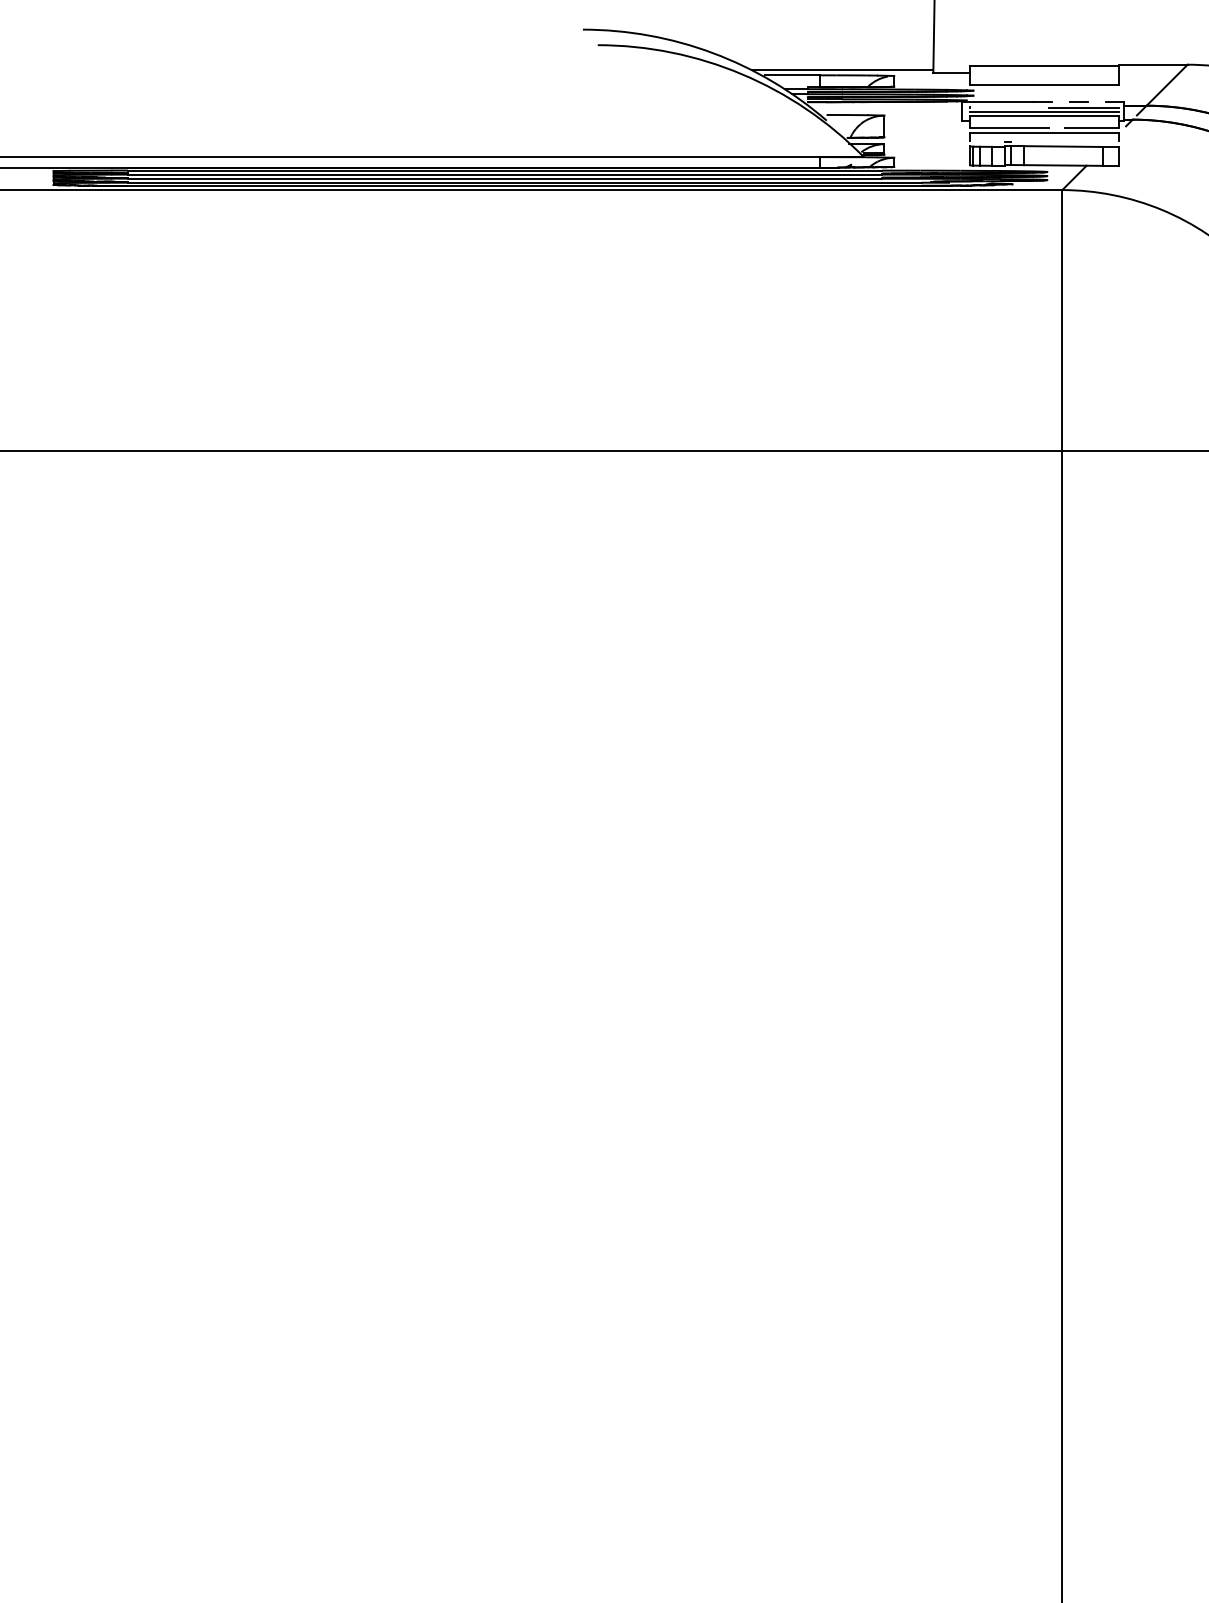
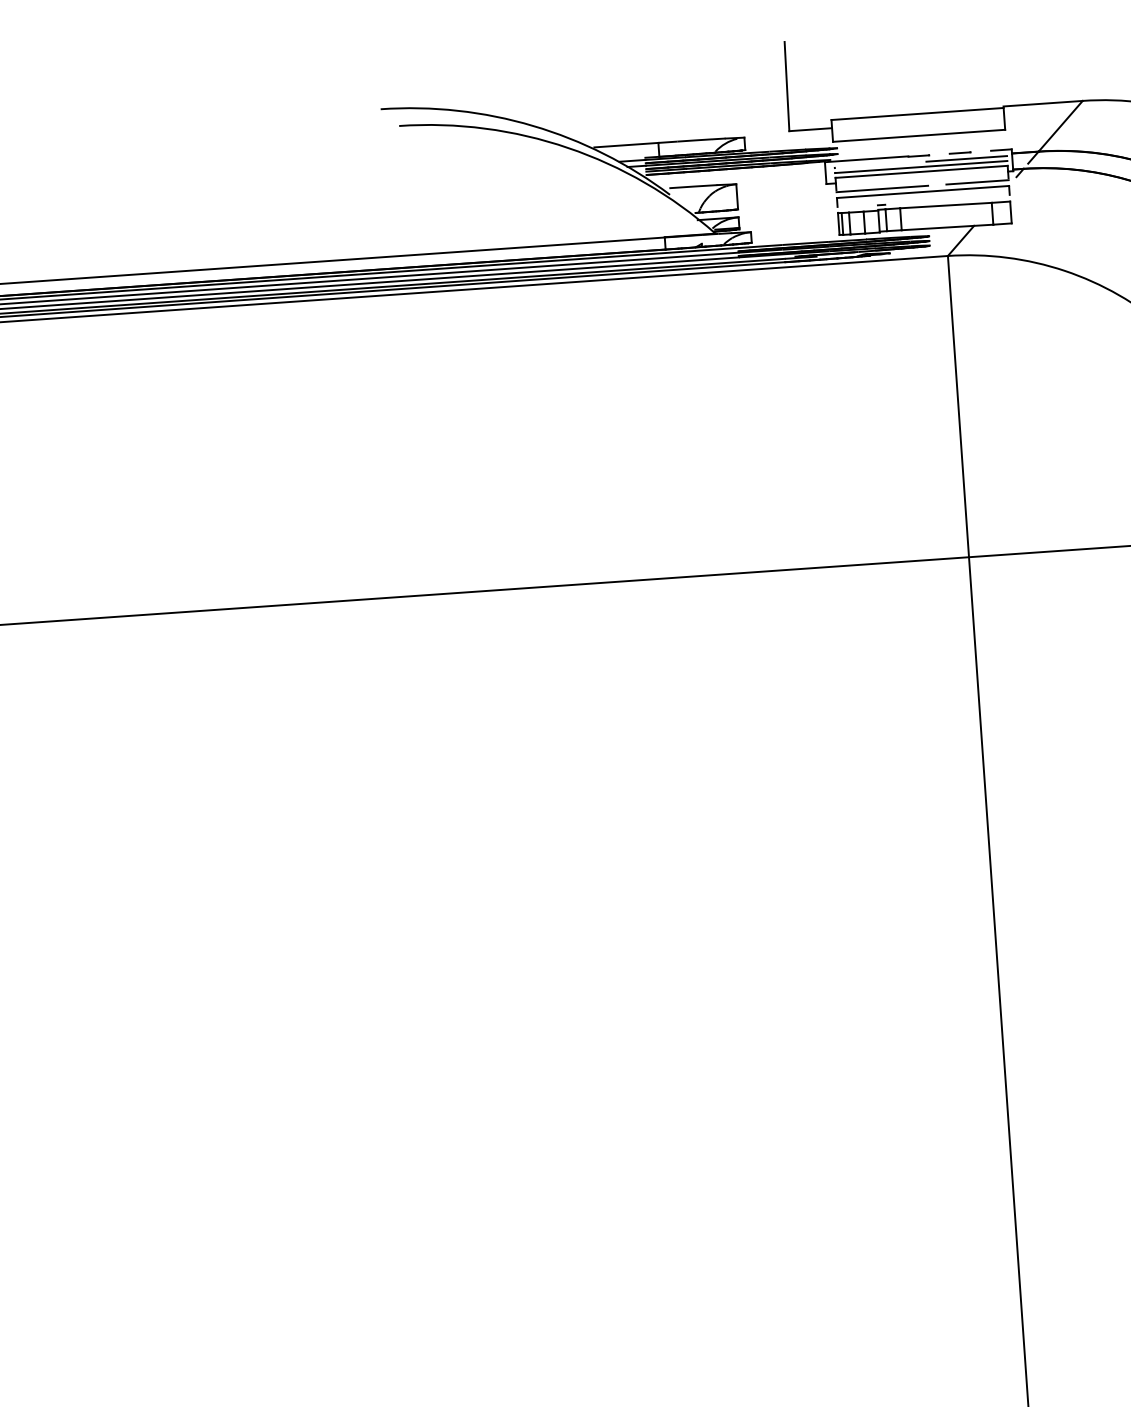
line: (842, 69) -> (684, 134), removed

